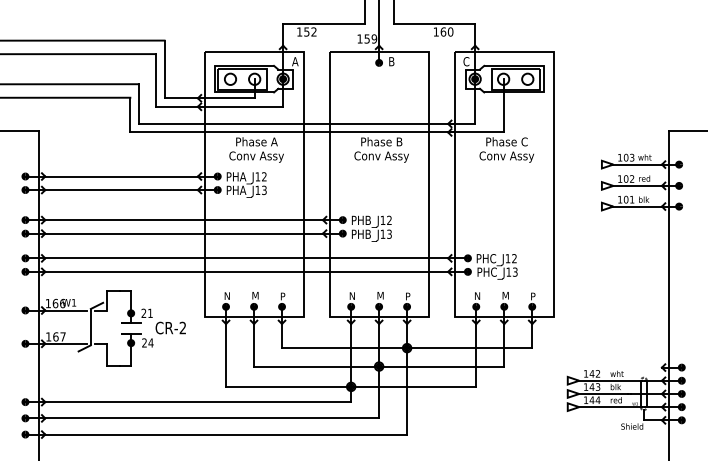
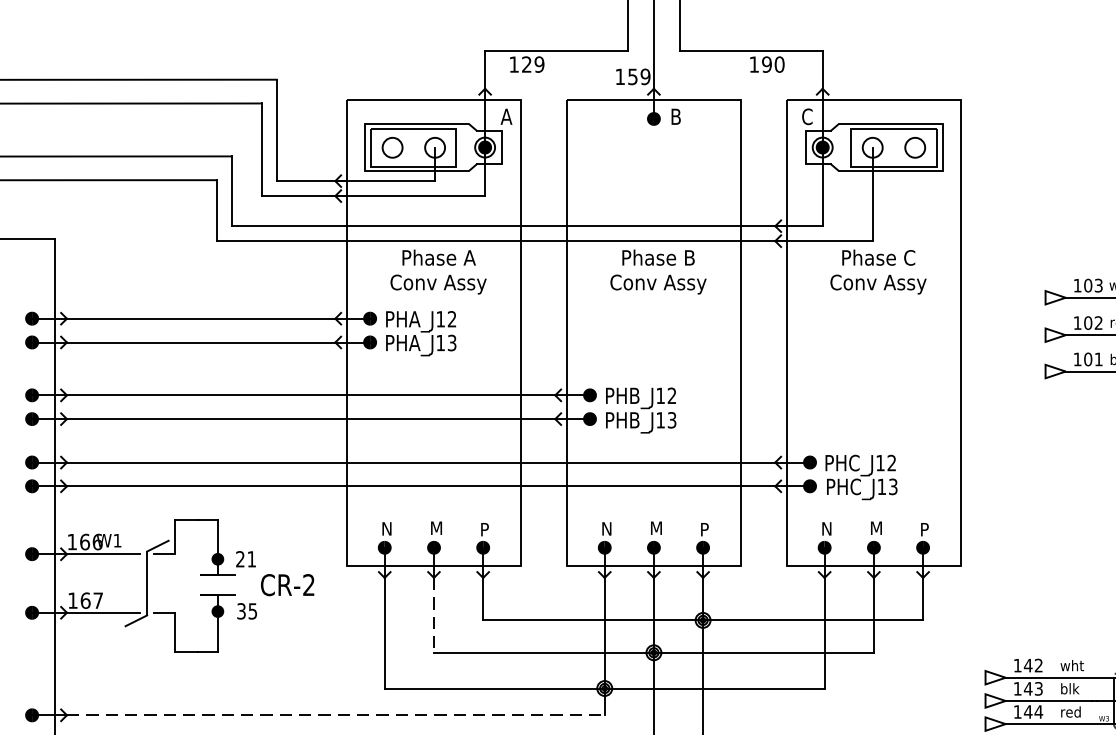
text: (310, 31) -> (533, 63), 152 -> 129
text: (443, 31) -> (767, 63), 160 -> 190
text: (147, 342) -> (246, 610), 24 -> 35
line: (254, 345) -> (434, 615), solid -> dashed
line: (198, 402) -> (336, 715), solid -> dashed

